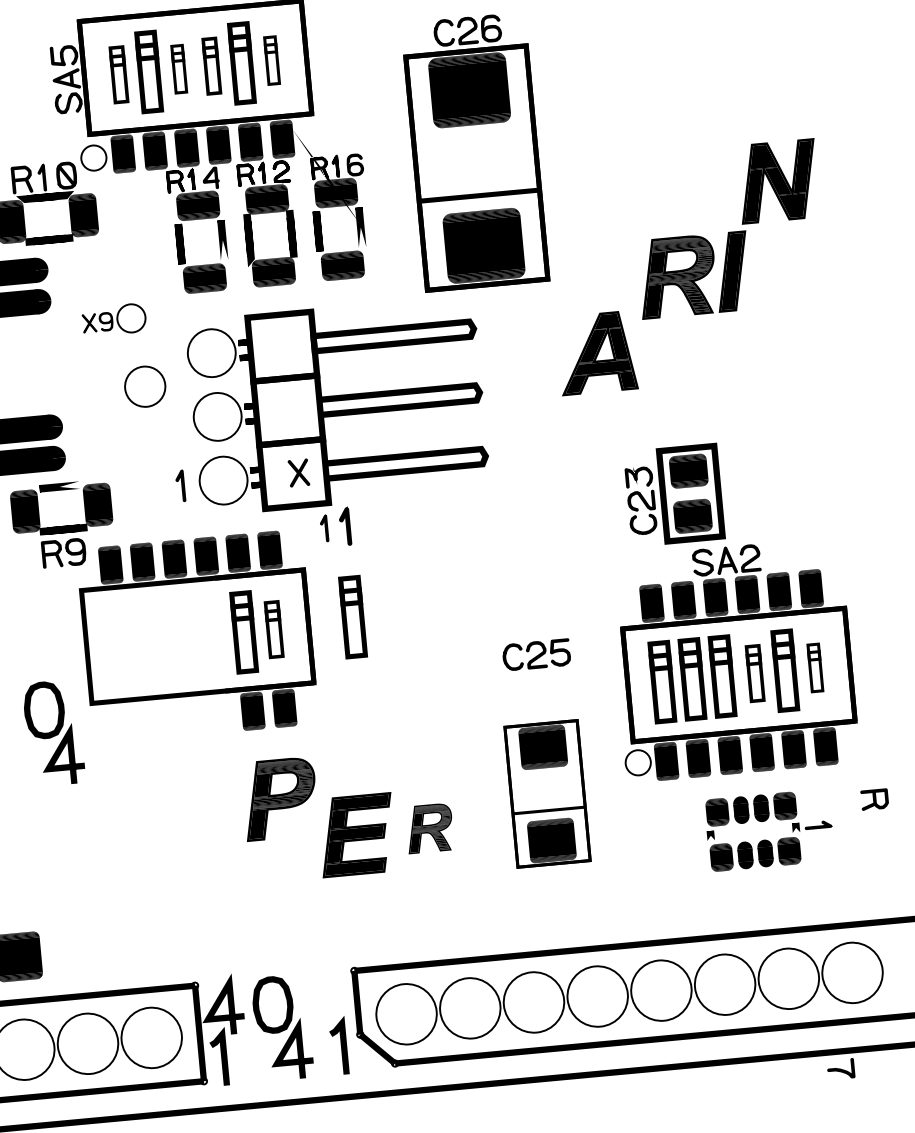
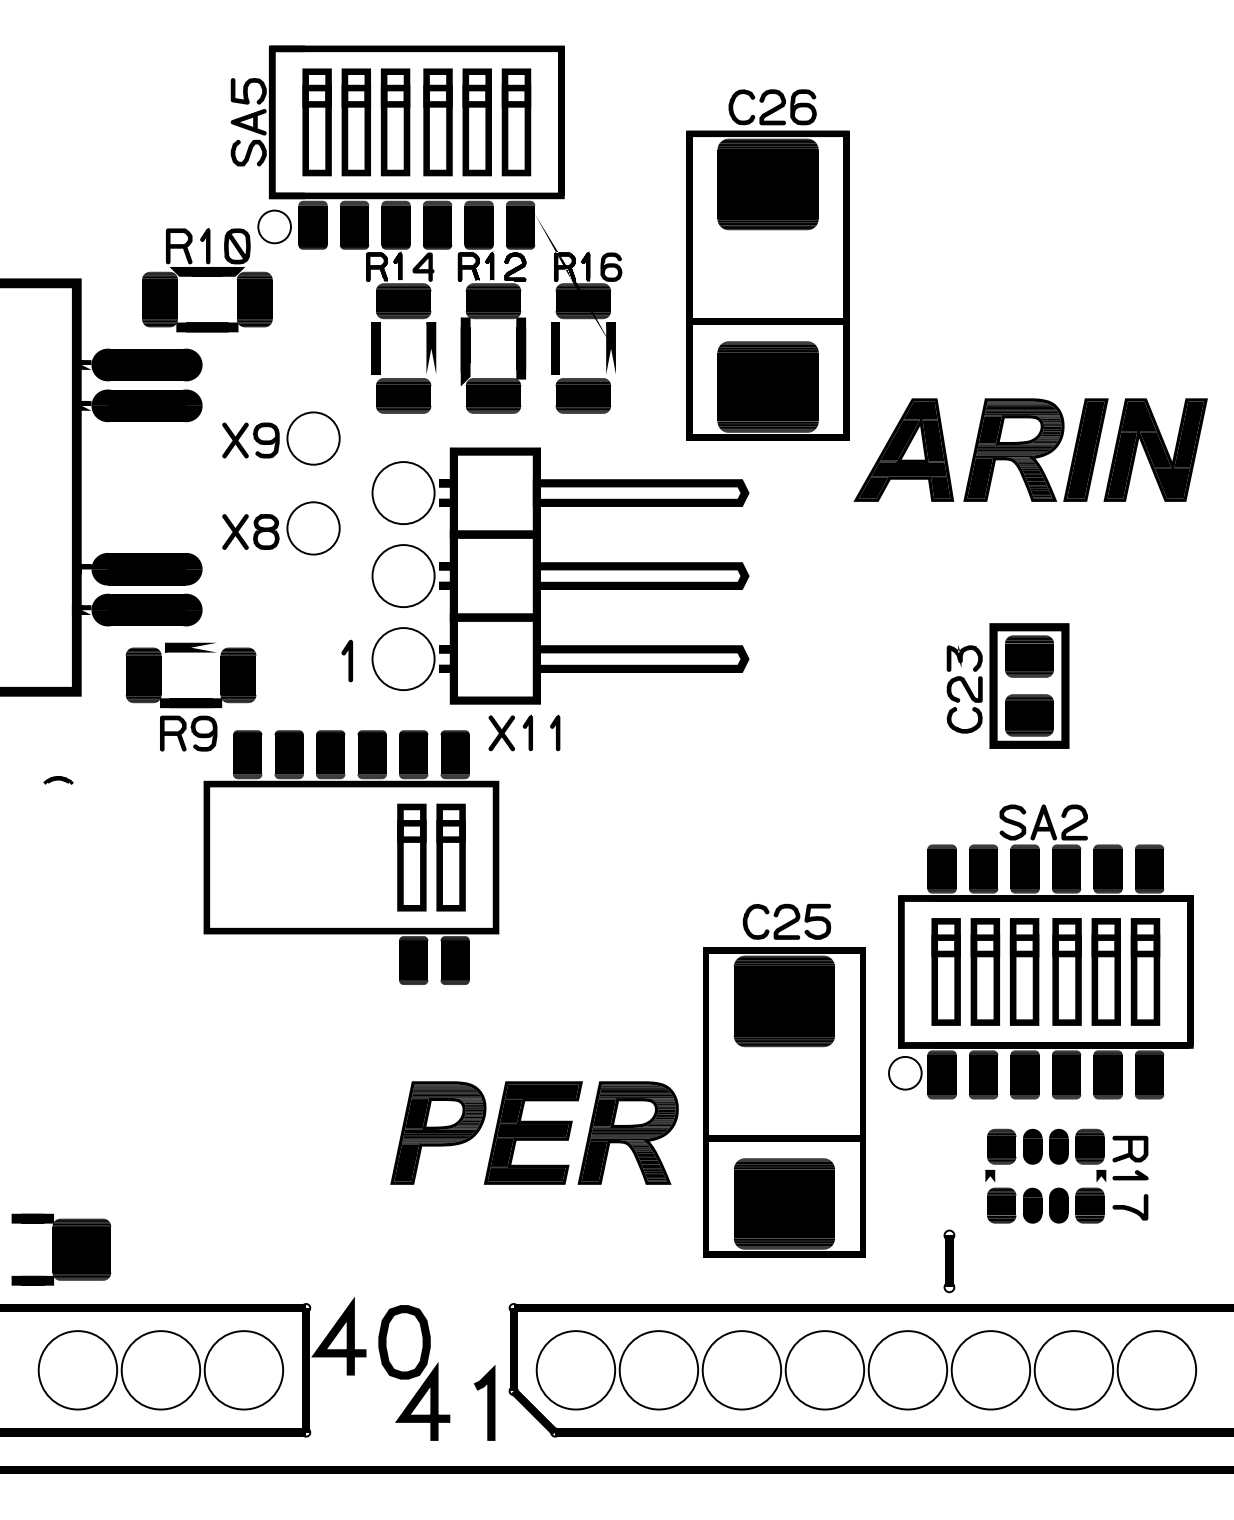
part: (272, 60) -> (516, 122), size x1.67
part: (211, 66) -> (437, 122), size x1.43
part: (179, 69) -> (395, 122), size x1.67
part: (118, 74) -> (316, 122), size x1.43
part: (777, 180) -> (1155, 449), moved
part: (114, 319) -> (281, 438), size x1.43
part: (596, 352) -> (903, 449), moved
part: (97, 393) -> (250, 531), added
part: (298, 473) -> (501, 733), moved
part: (673, 494) -> (1007, 685), moved
part: (345, 526) -> (555, 732), size x0.71
part: (353, 616) -> (554, 850), removed
part: (273, 629) -> (450, 857), size x1.43
part: (815, 667) -> (1145, 971), size x1.67
part: (754, 673) -> (1066, 971), size x1.43
part: (54, 732) -> (154, 964), removed
part: (547, 793) -> (784, 1102), size x1.67
part: (280, 798) -> (438, 1132), moved
part: (874, 799) -> (1130, 1148), moved
part: (429, 828) -> (627, 1132), size x1.67
part: (685, 904) -> (949, 1261), added
line: (221, 1056) -> (331, 1402), removed
part: (841, 1069) -> (1130, 1207), moved

